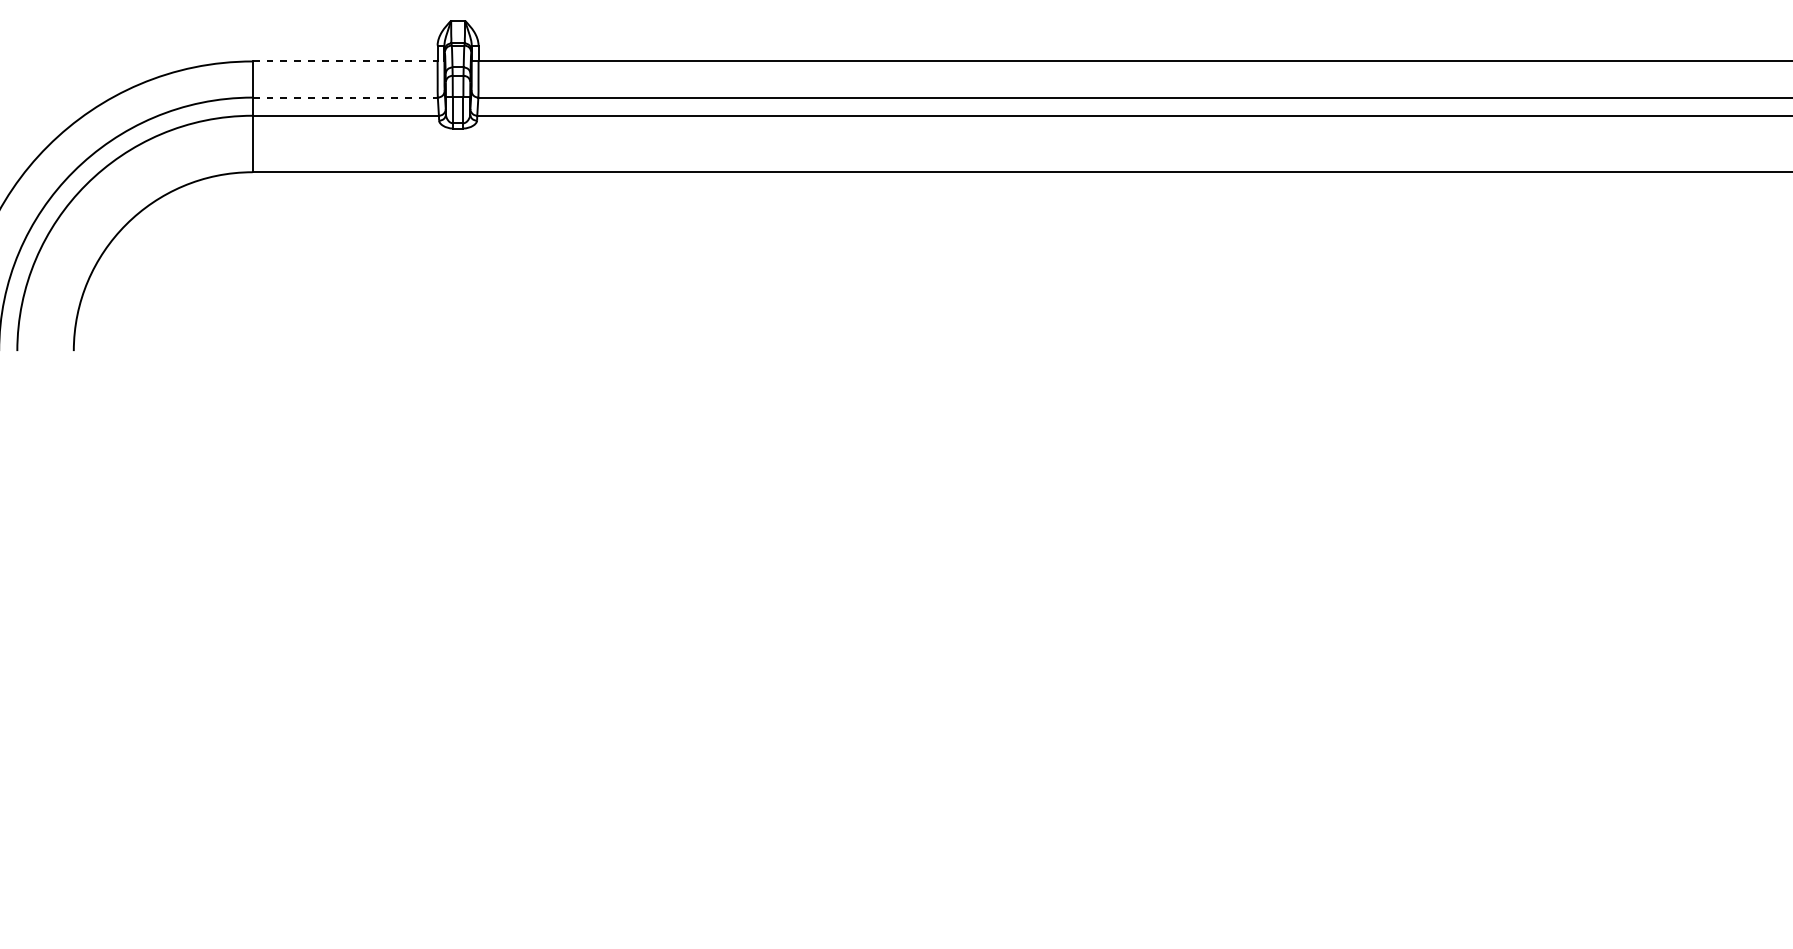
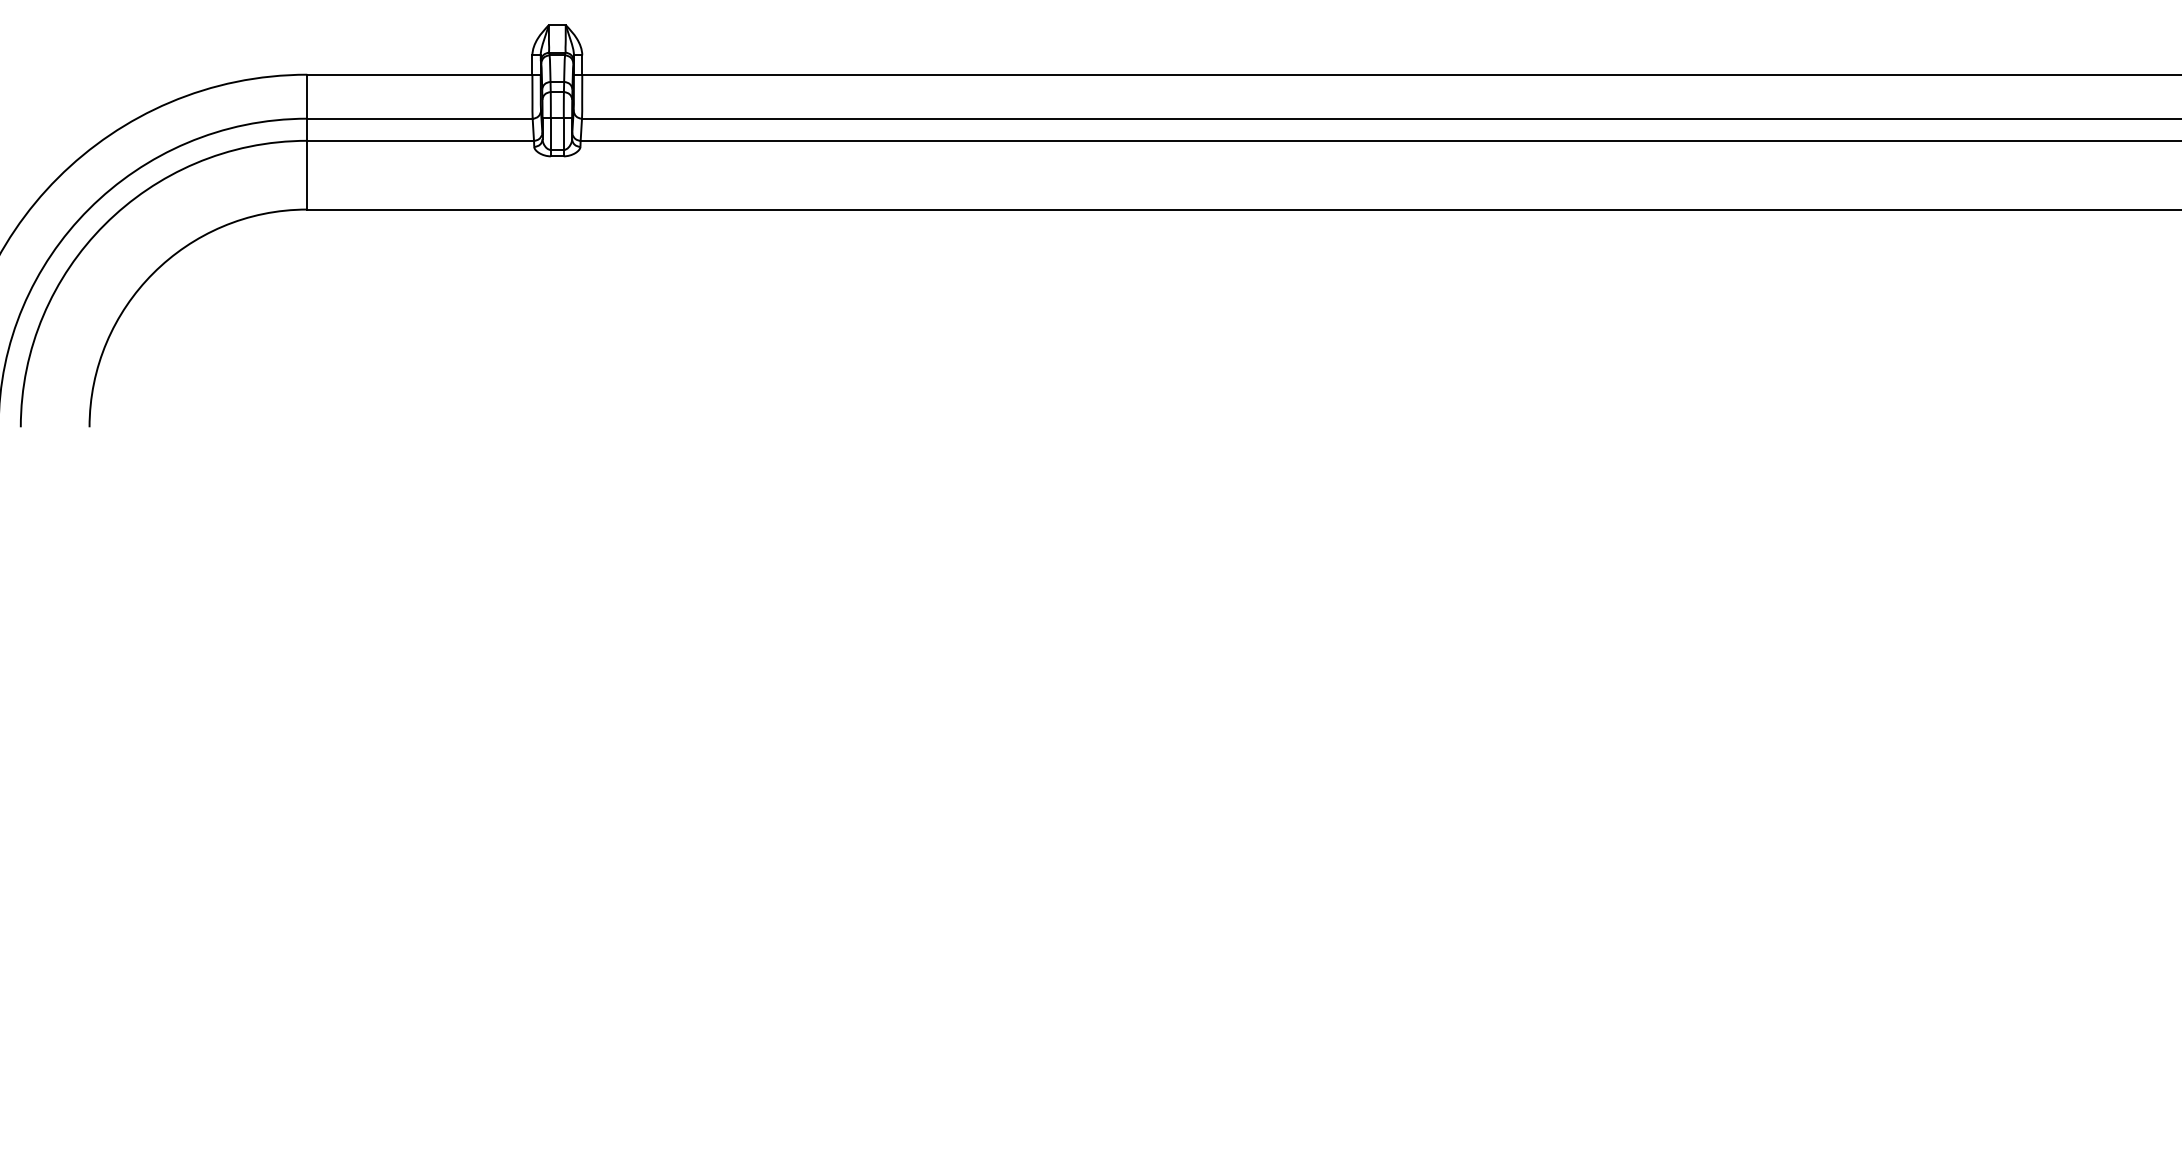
line: (348, 61) -> (424, 74), dashed -> solid
line: (344, 97) -> (419, 118), dashed -> solid

